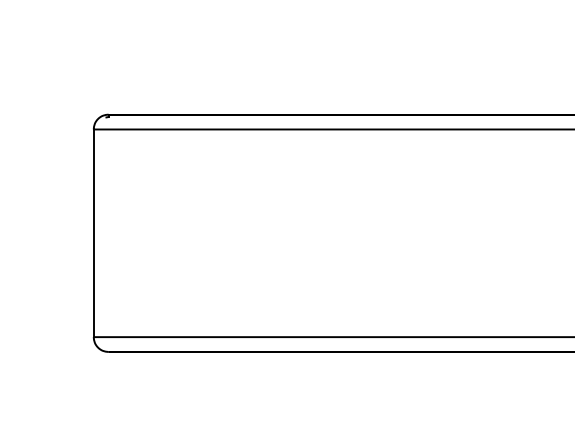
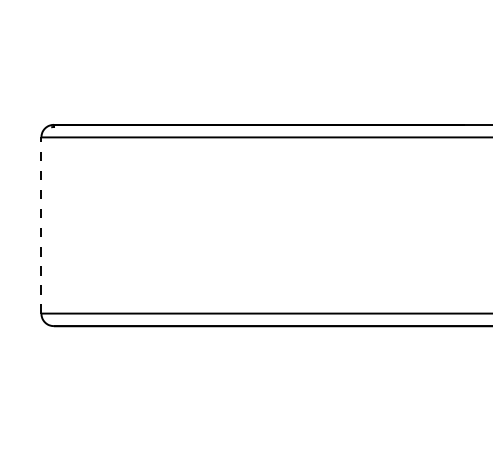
line: (93, 233) -> (41, 225), solid -> dashed

